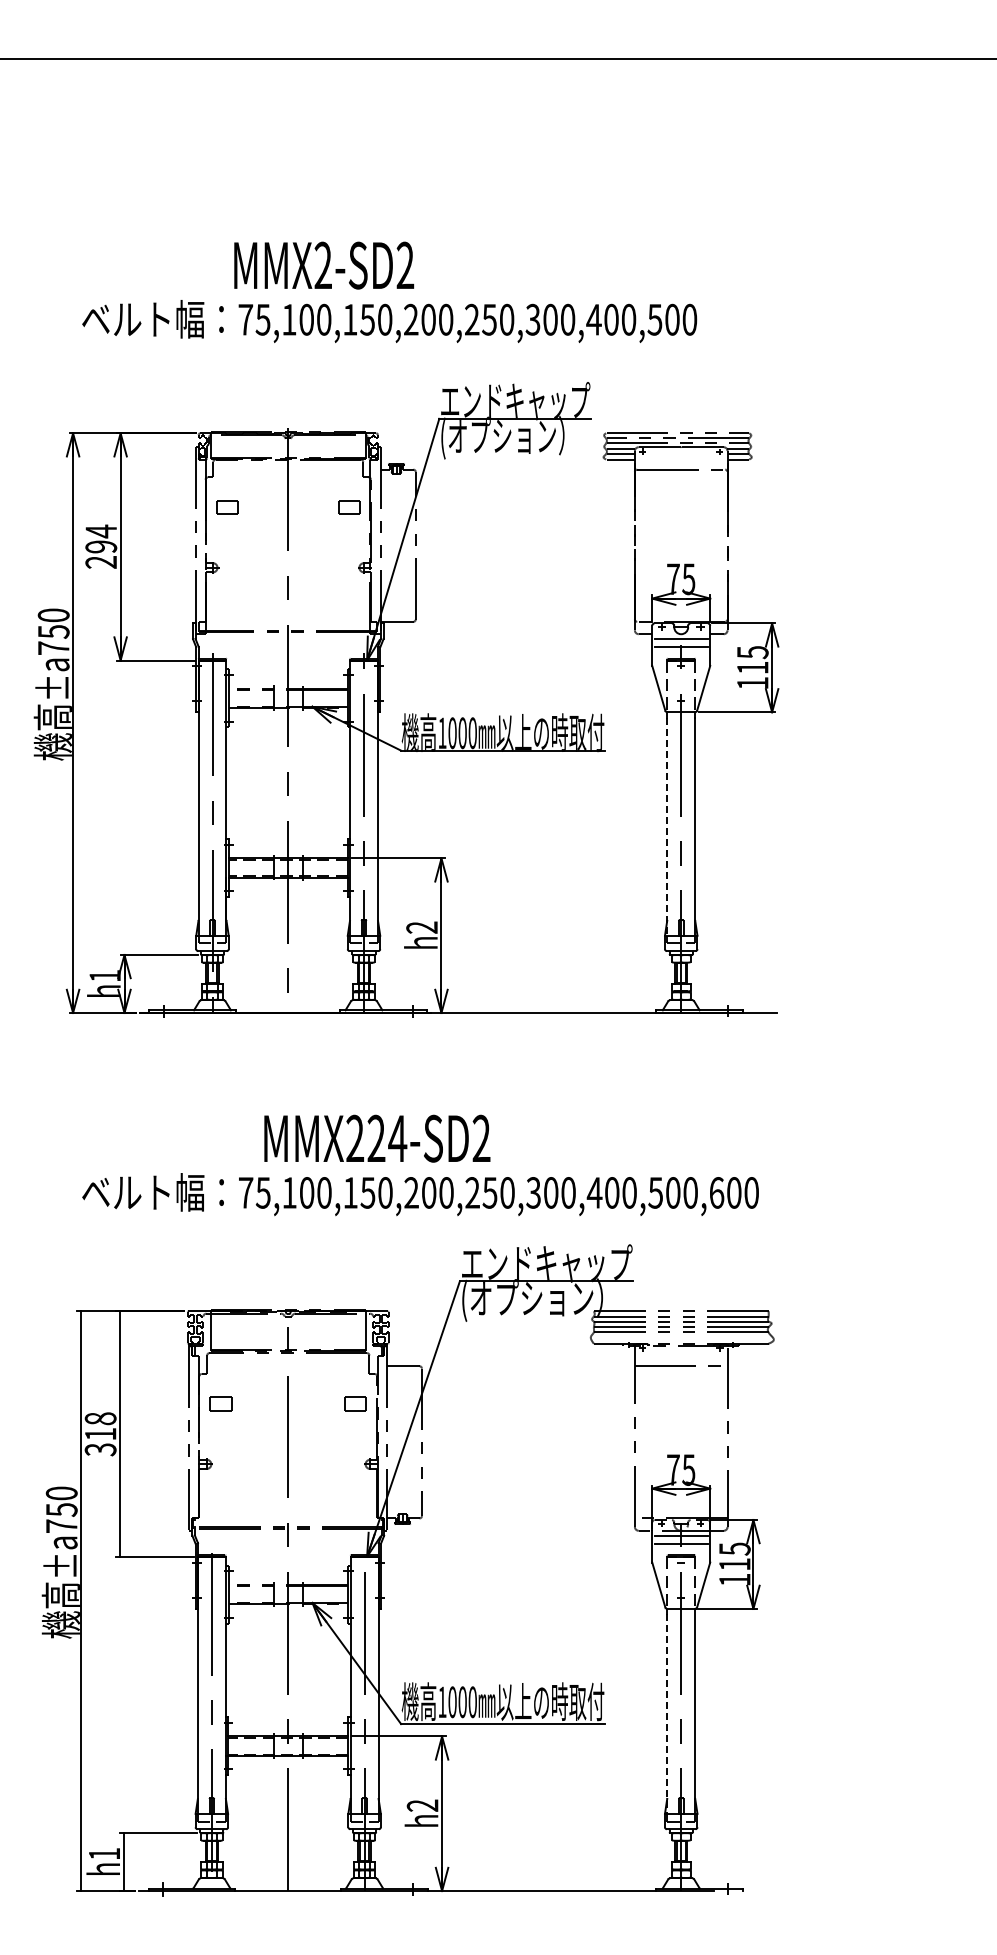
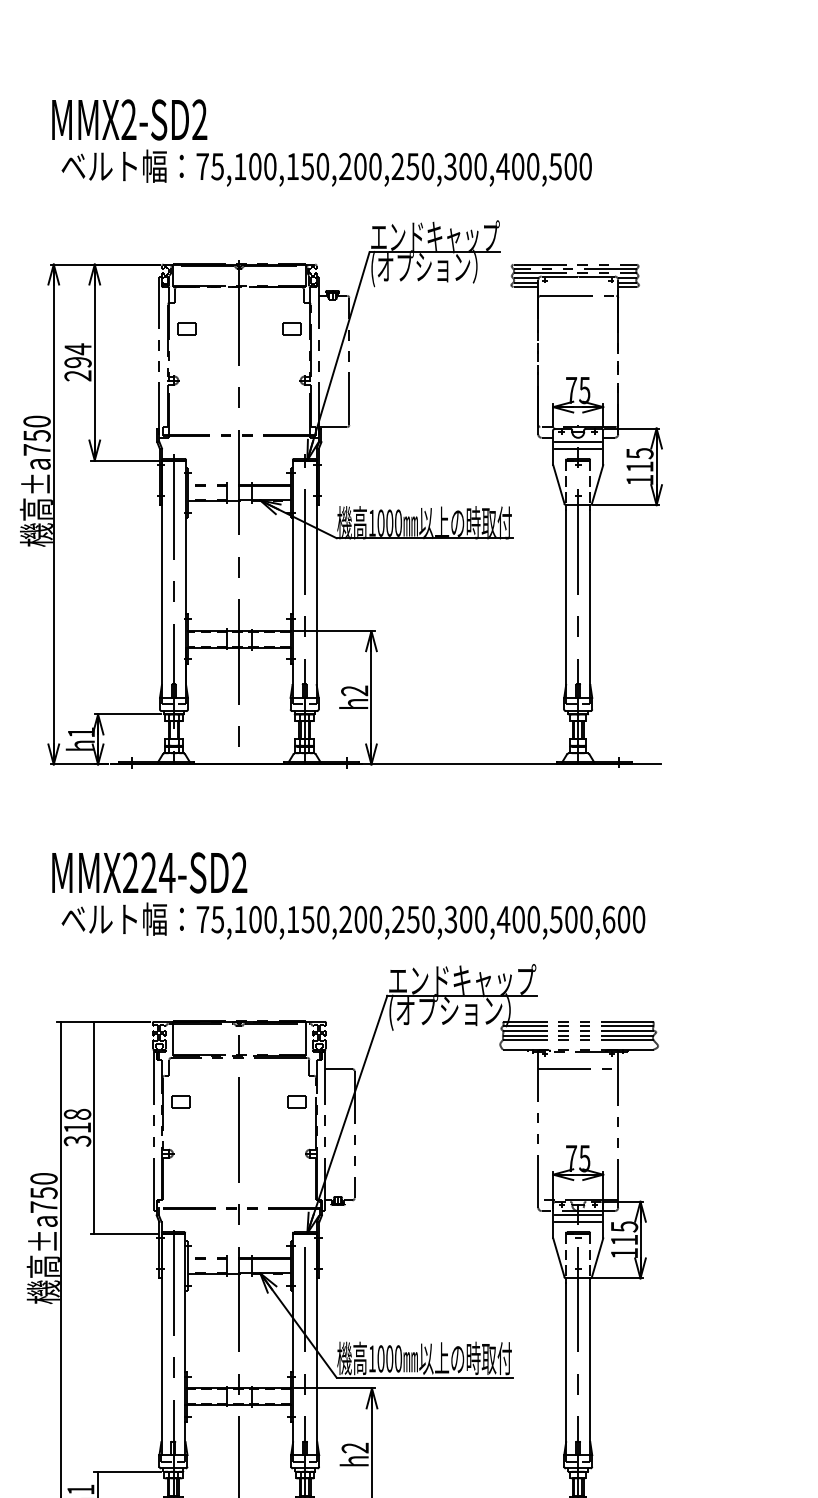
text: (324, 265) -> (130, 119), moved
line: (667, 826) -> (566, 603), dashed -> solid
text: (377, 1138) -> (149, 872), moved
line: (667, 1714) -> (566, 1369), dashed -> solid

